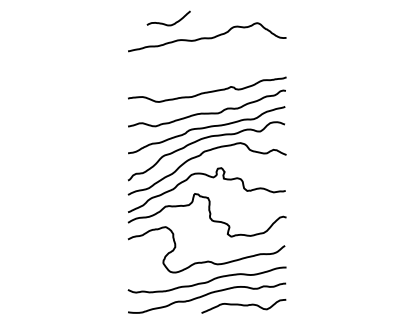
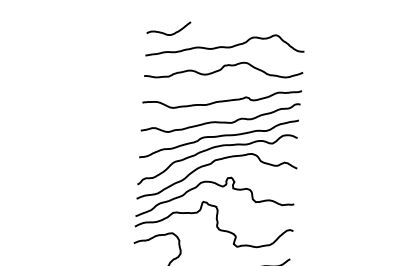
curve: (165, 23) -> (165, 32), moved
curve: (205, 60) -> (222, 69), added

